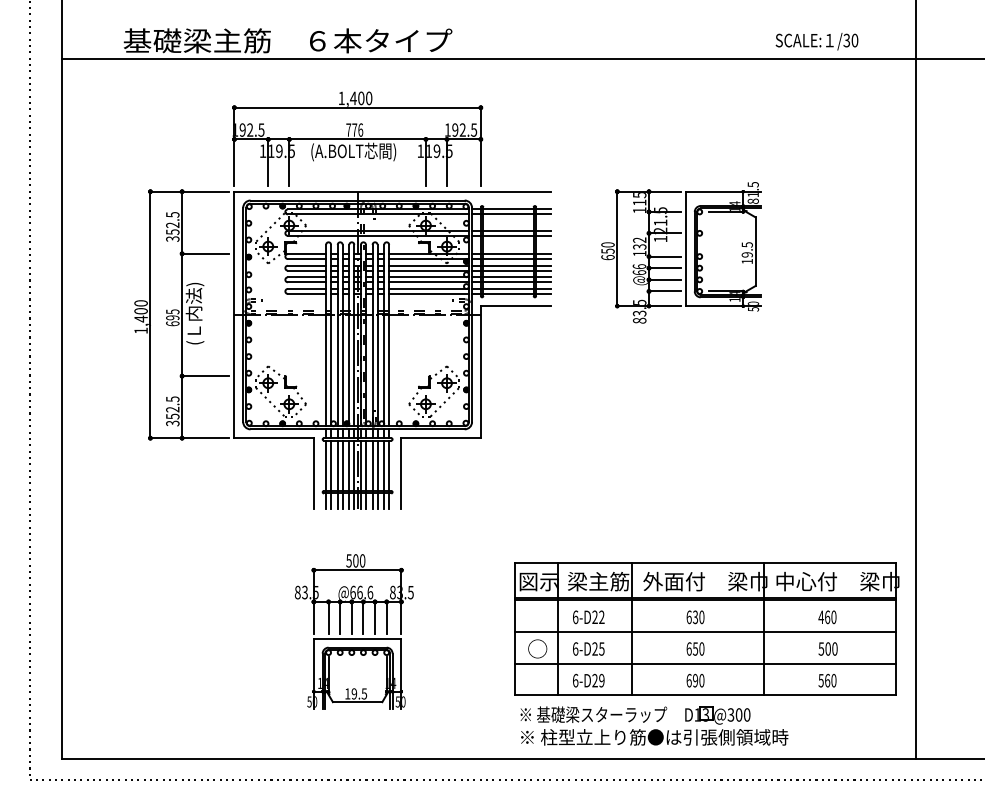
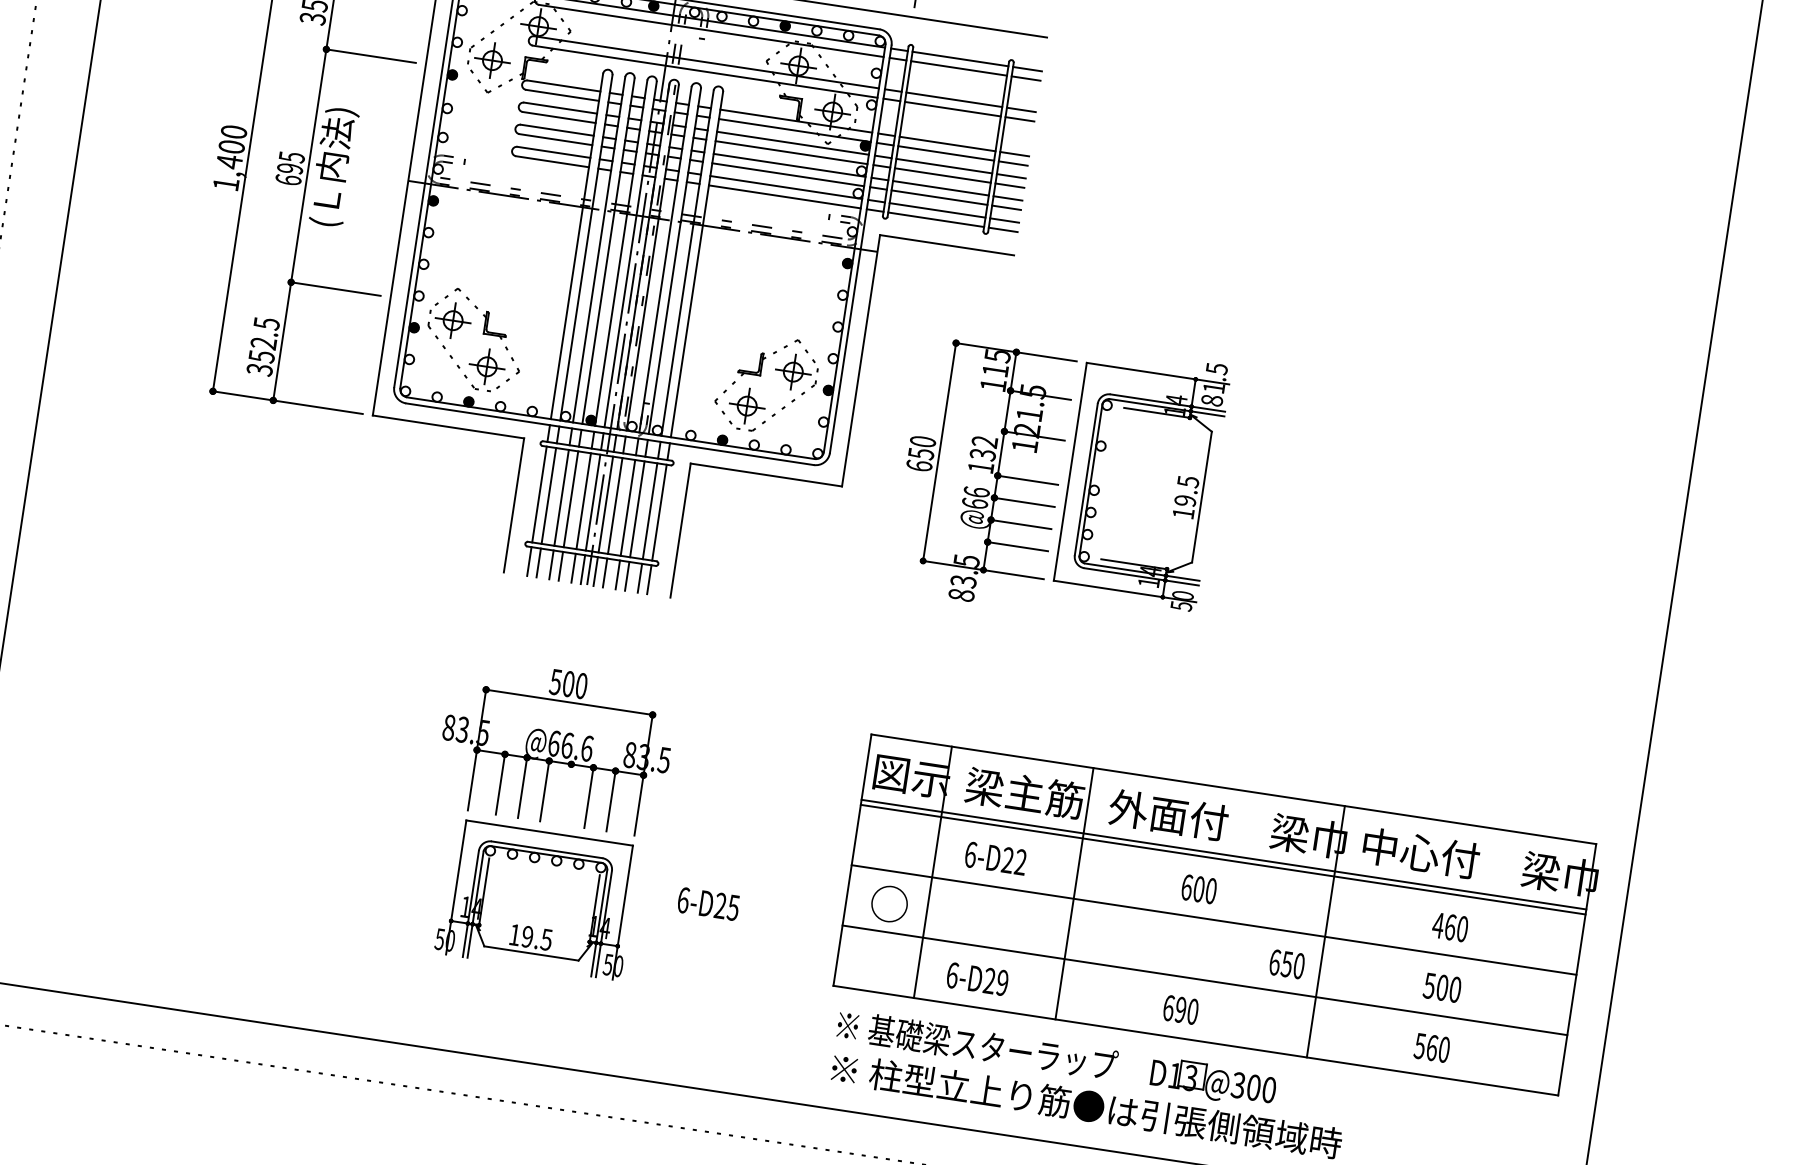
part: (681, 252) -> (1060, 477), moved
text: (695, 616) -> (1199, 887), 630 -> 600
line: (363, 617) -> (566, 794), removed
text: (588, 648) -> (708, 903), moved
text: (695, 648) -> (1287, 963), moved

